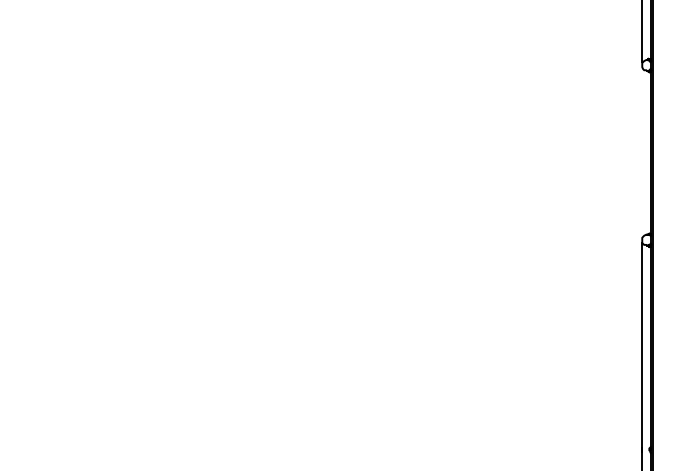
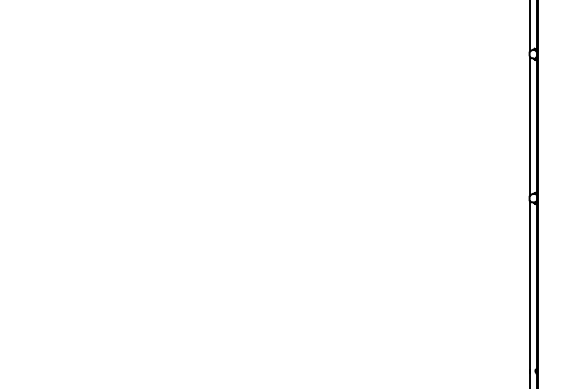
line: (642, 152) -> (529, 126), added

